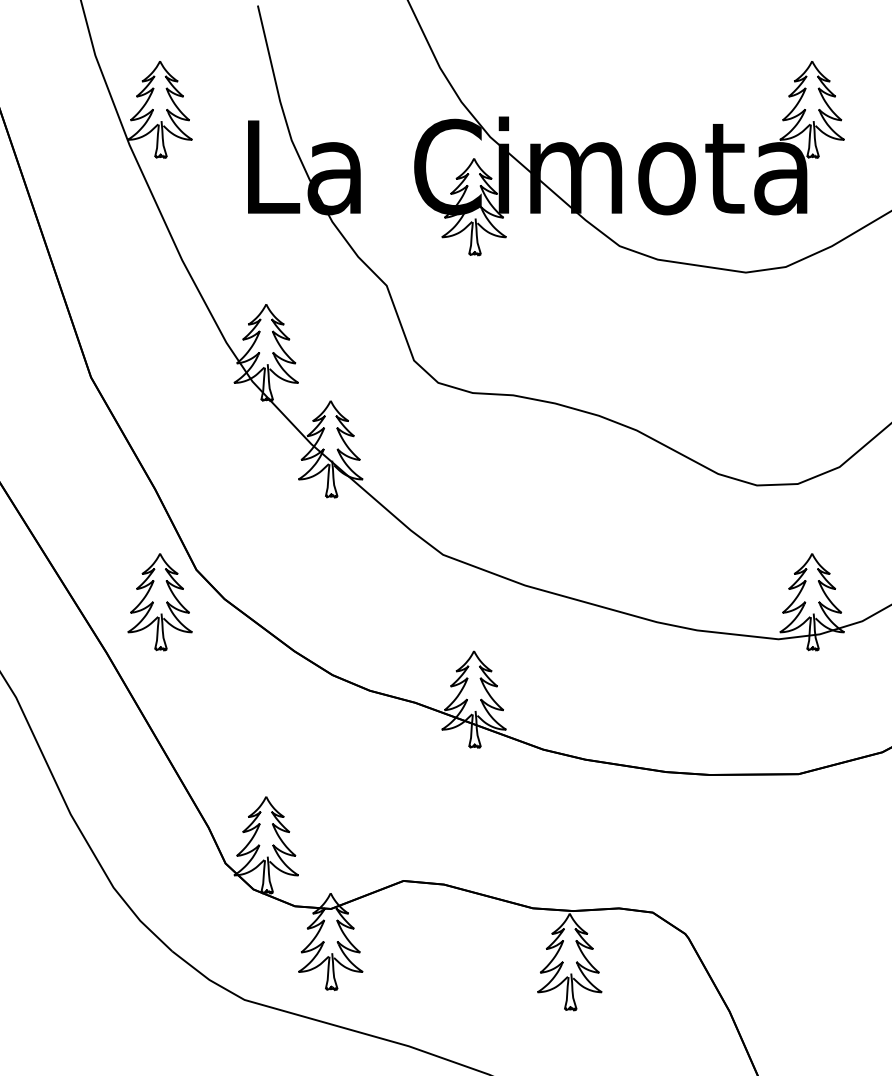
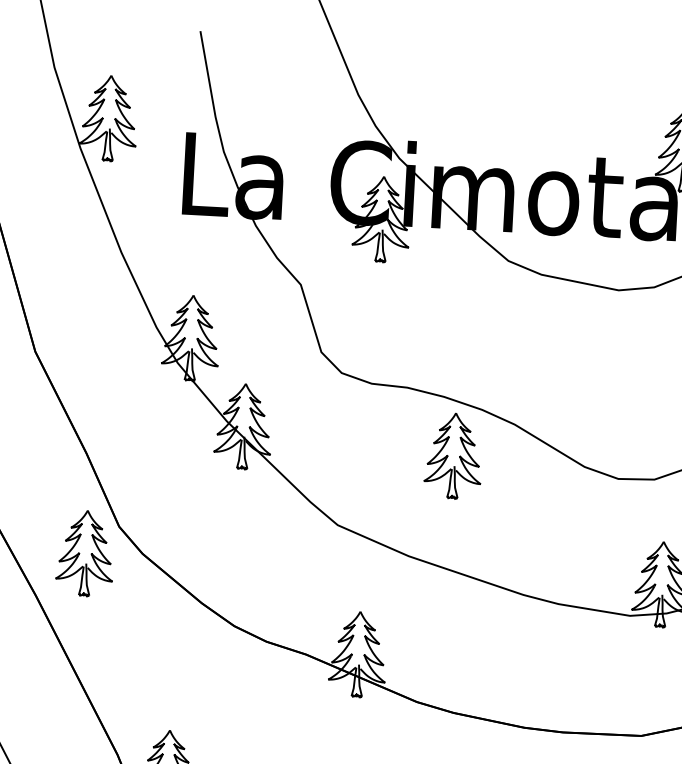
part: (569, 469) -> (453, 455), added

